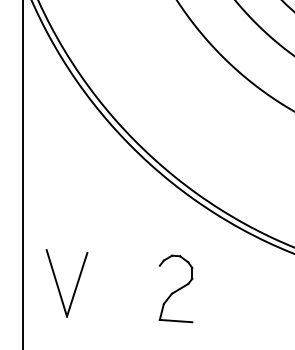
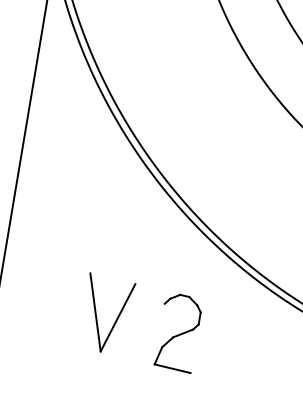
part: (58, 284) -> (97, 314), moved
part: (175, 288) -> (178, 332), moved

